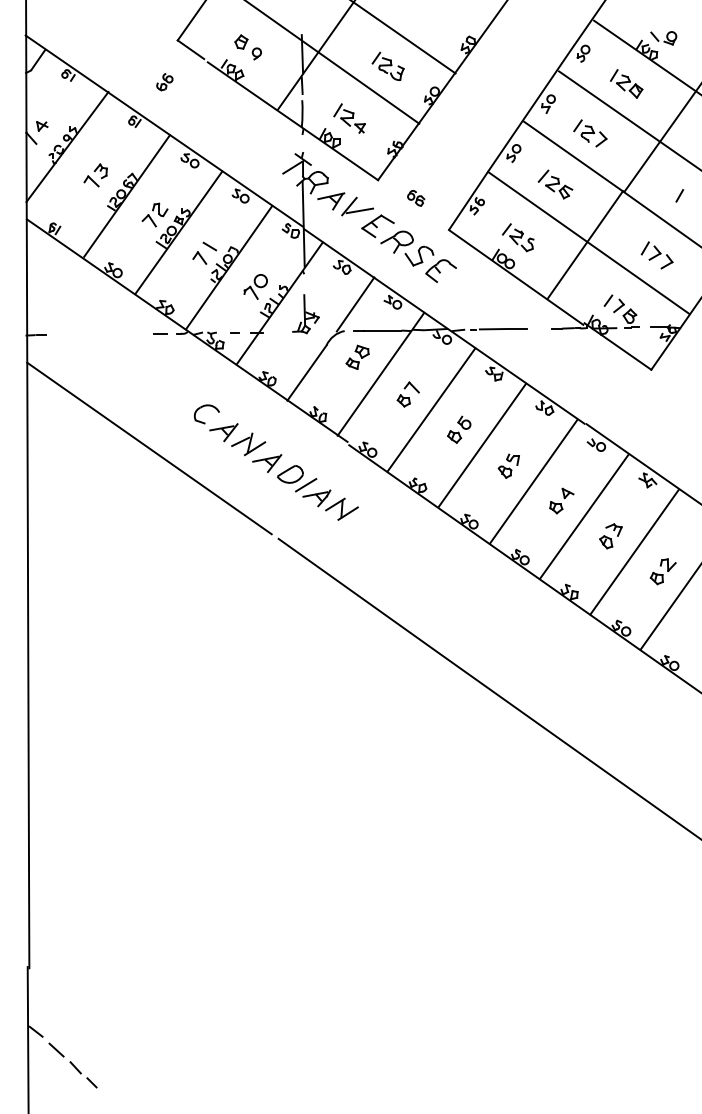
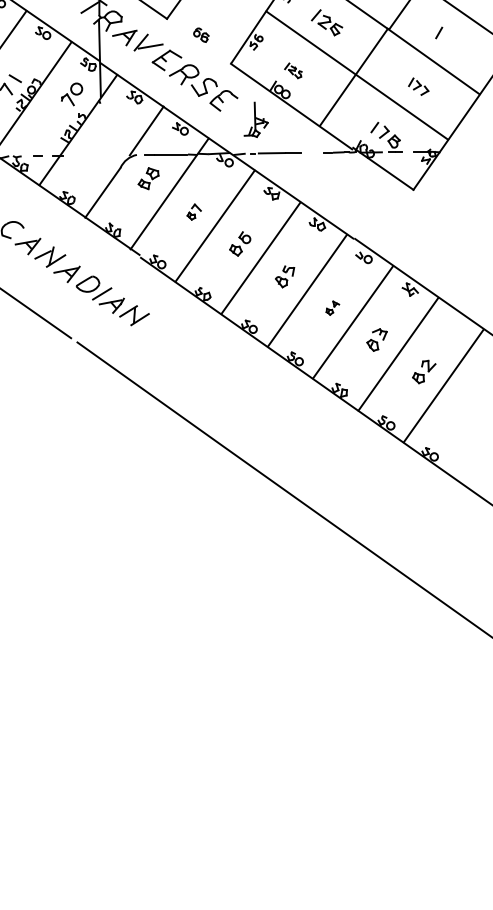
part: (517, 237) -> (292, 70), size x0.6
part: (656, 255) -> (418, 86), size x0.7
part: (255, 286) -> (71, 93), moved
part: (305, 314) -> (255, 120), moved
part: (407, 394) -> (193, 212), size x0.7
part: (561, 500) -> (332, 307), size x0.6

